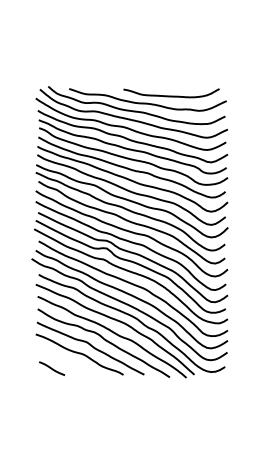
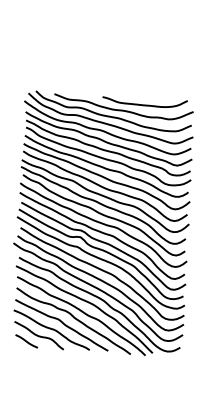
curve: (65, 361) -> (38, 335), added

